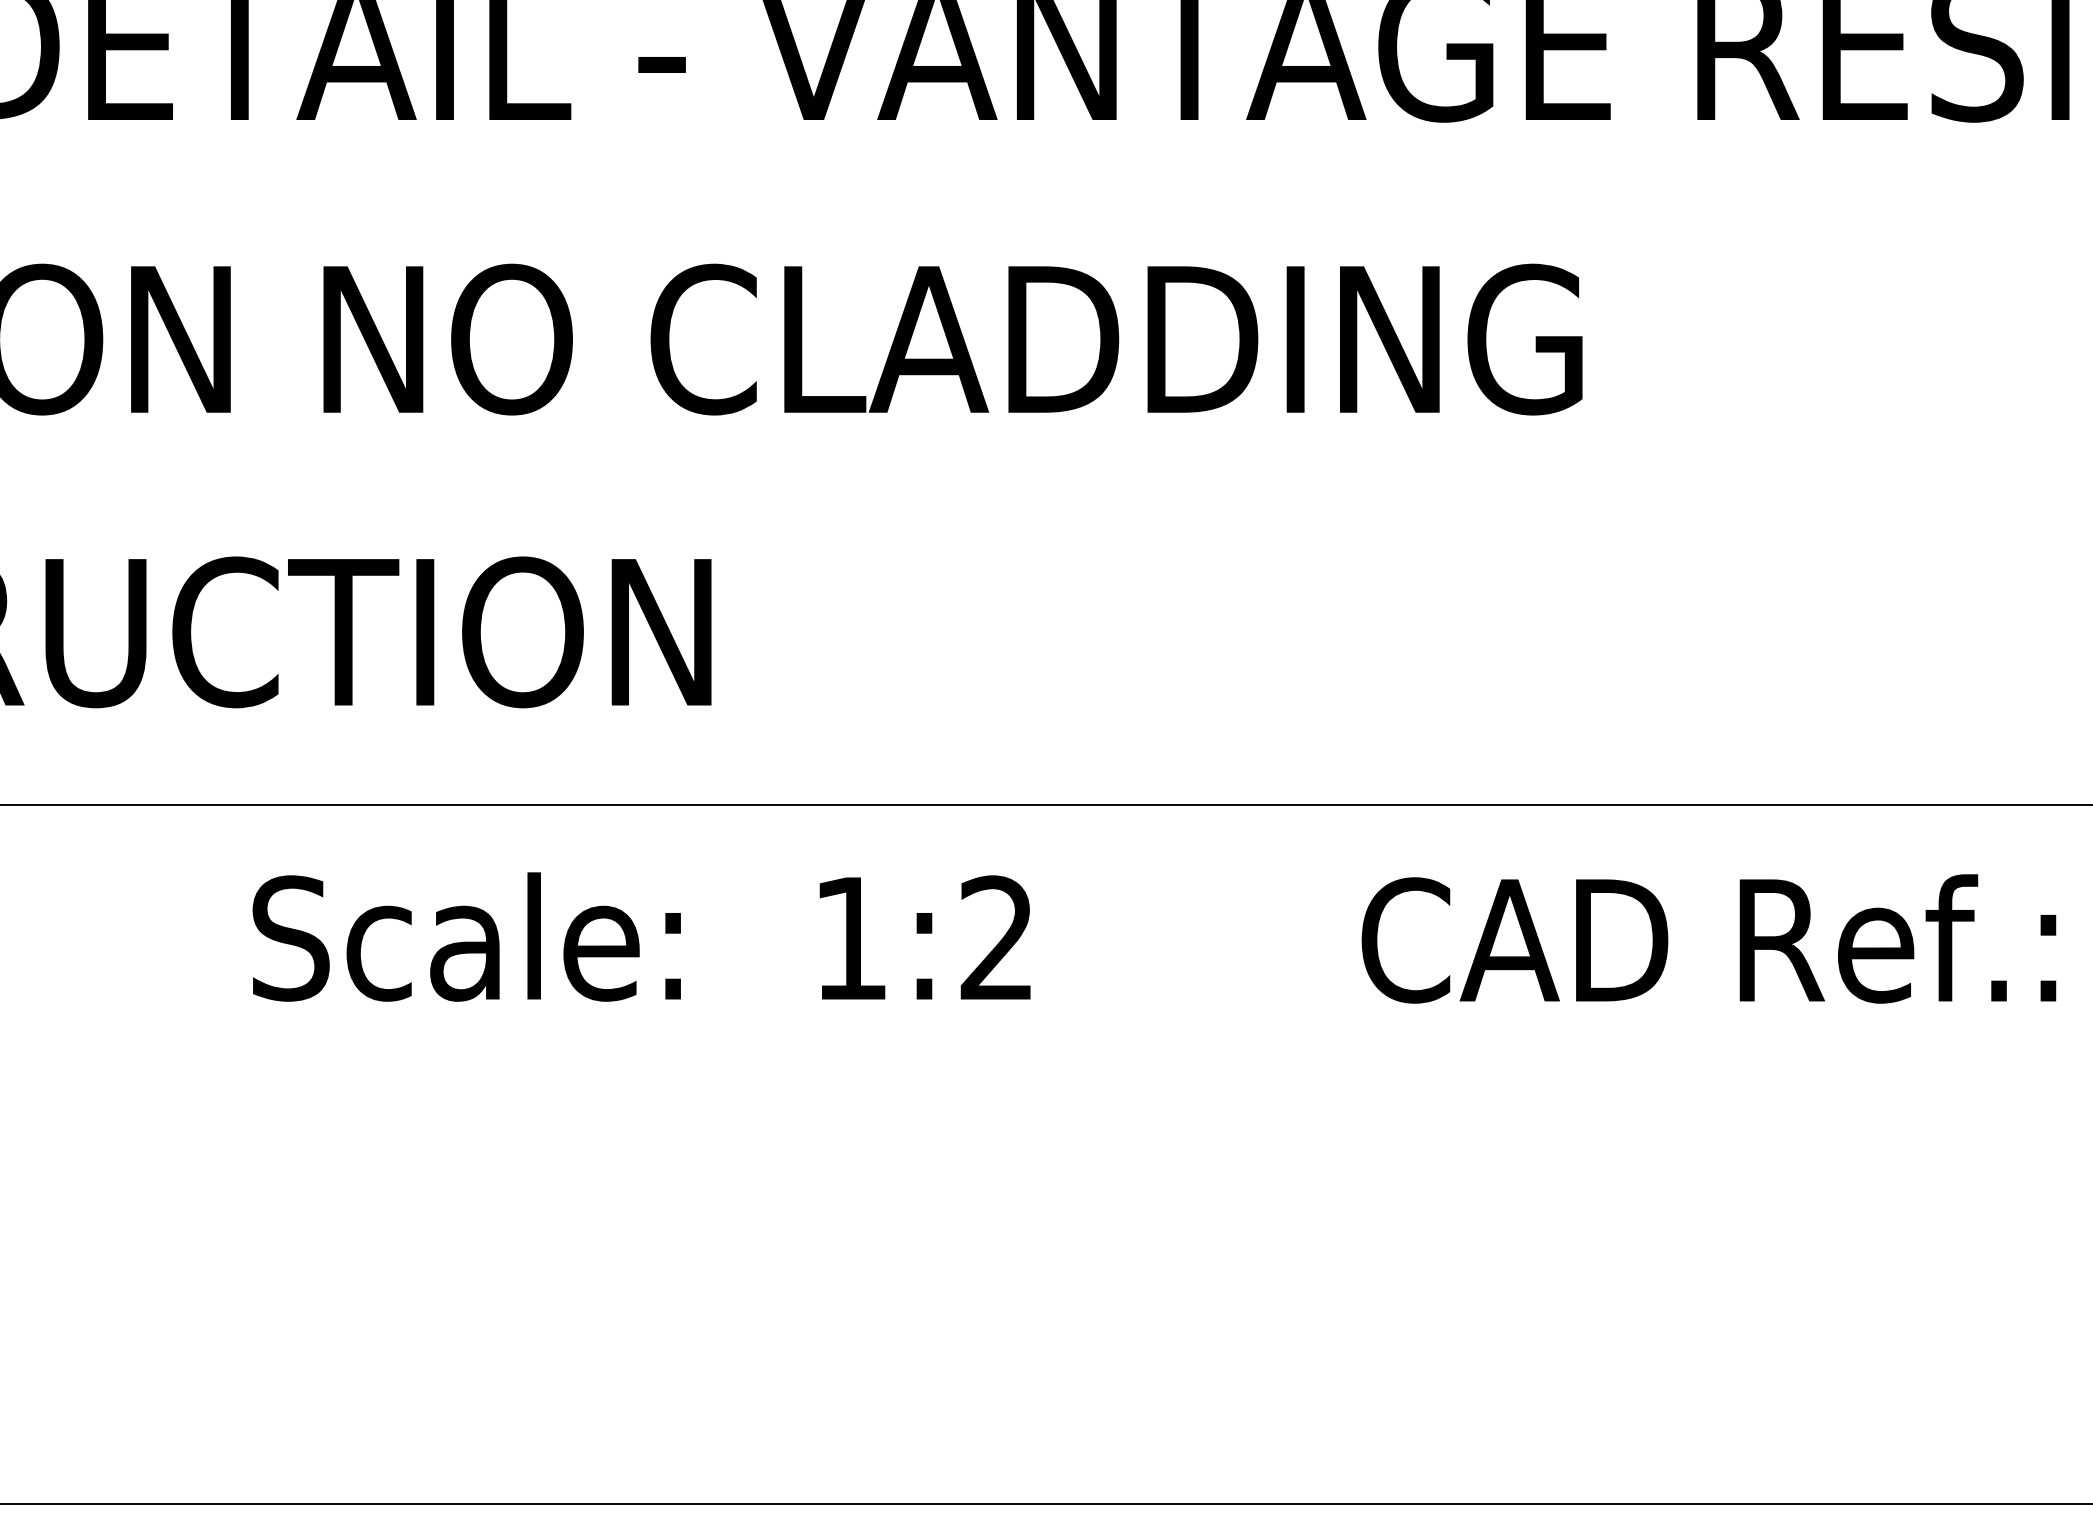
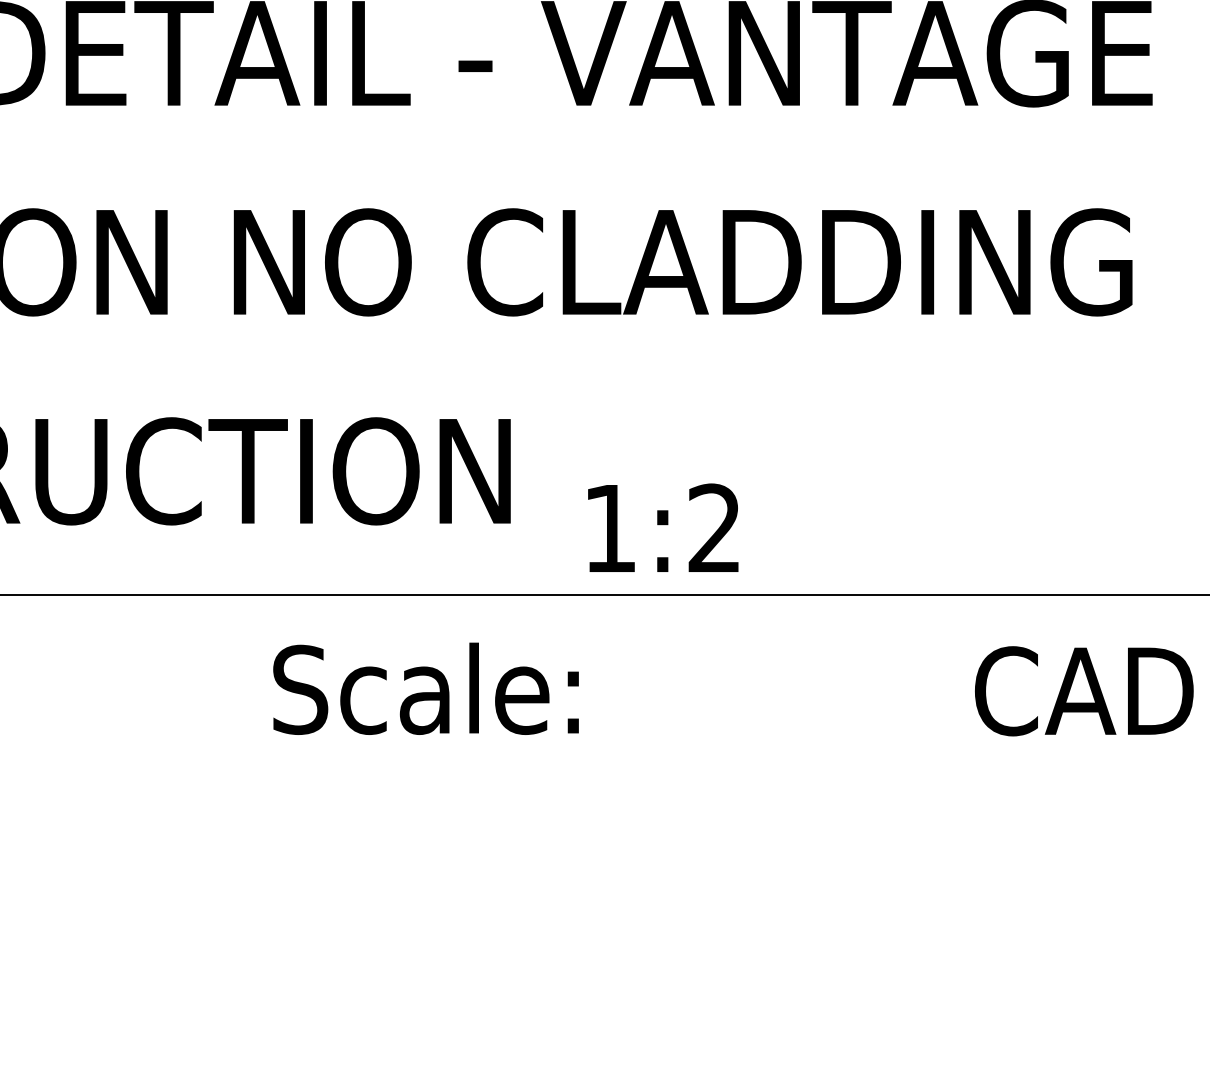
text: (466, 936) -> (425, 688), moved
text: (924, 937) -> (662, 527), moved

